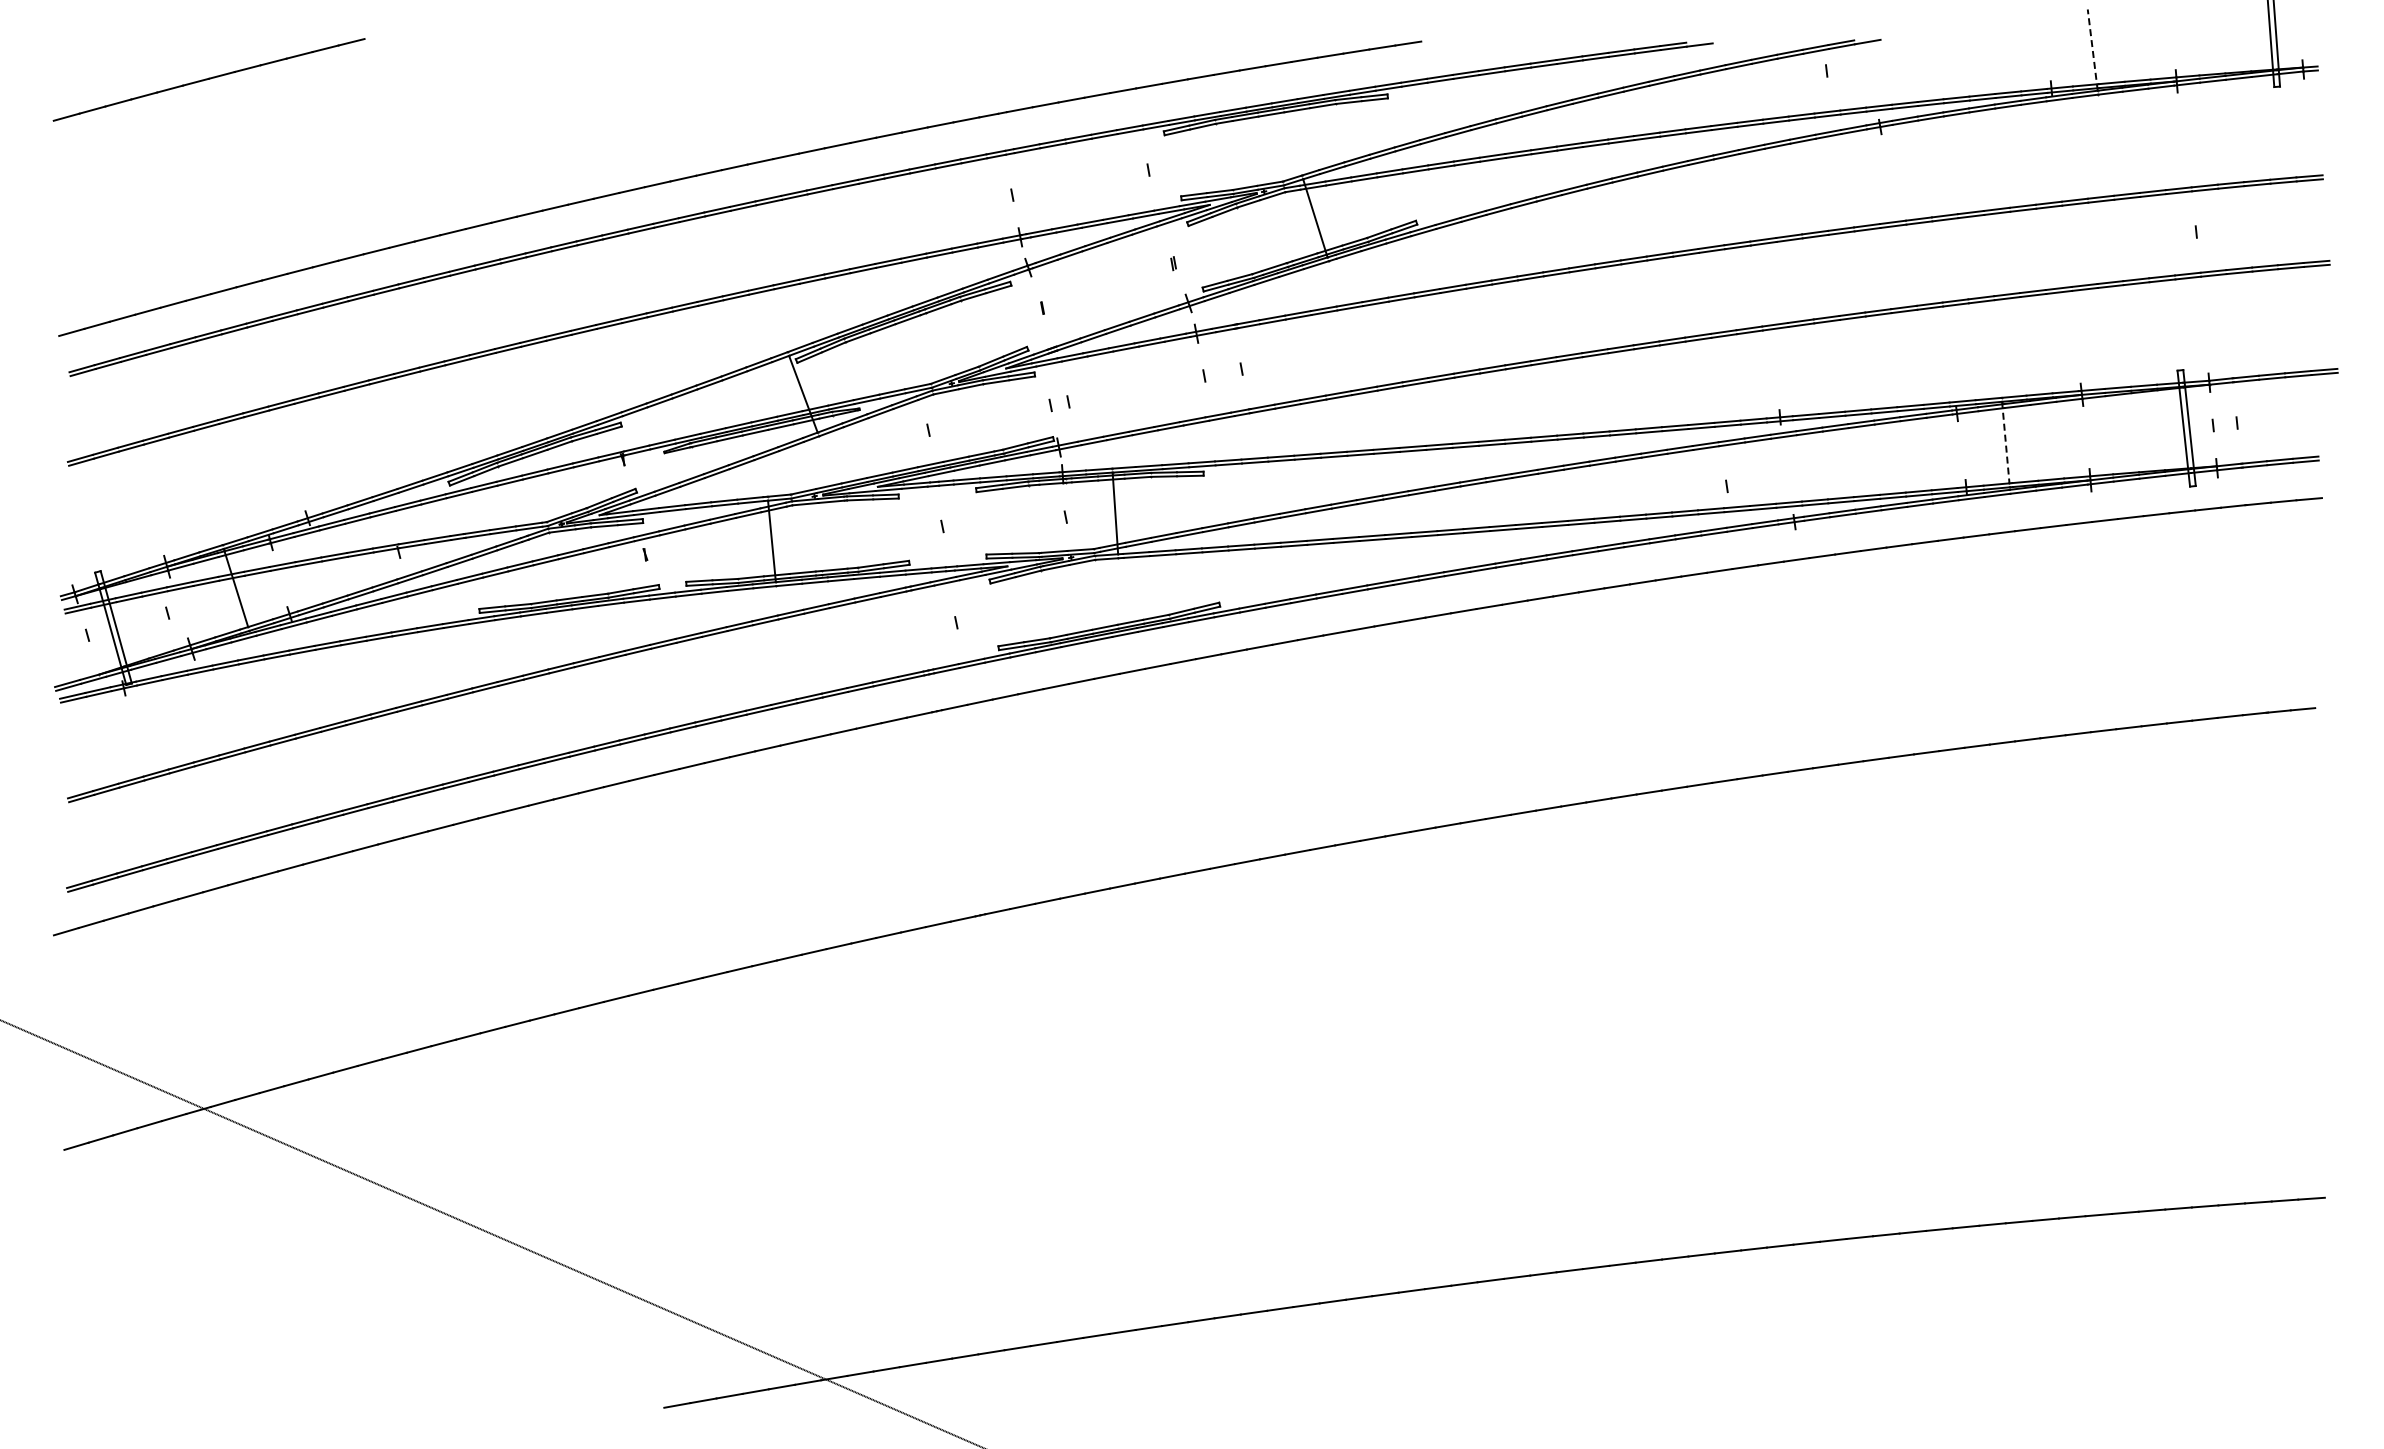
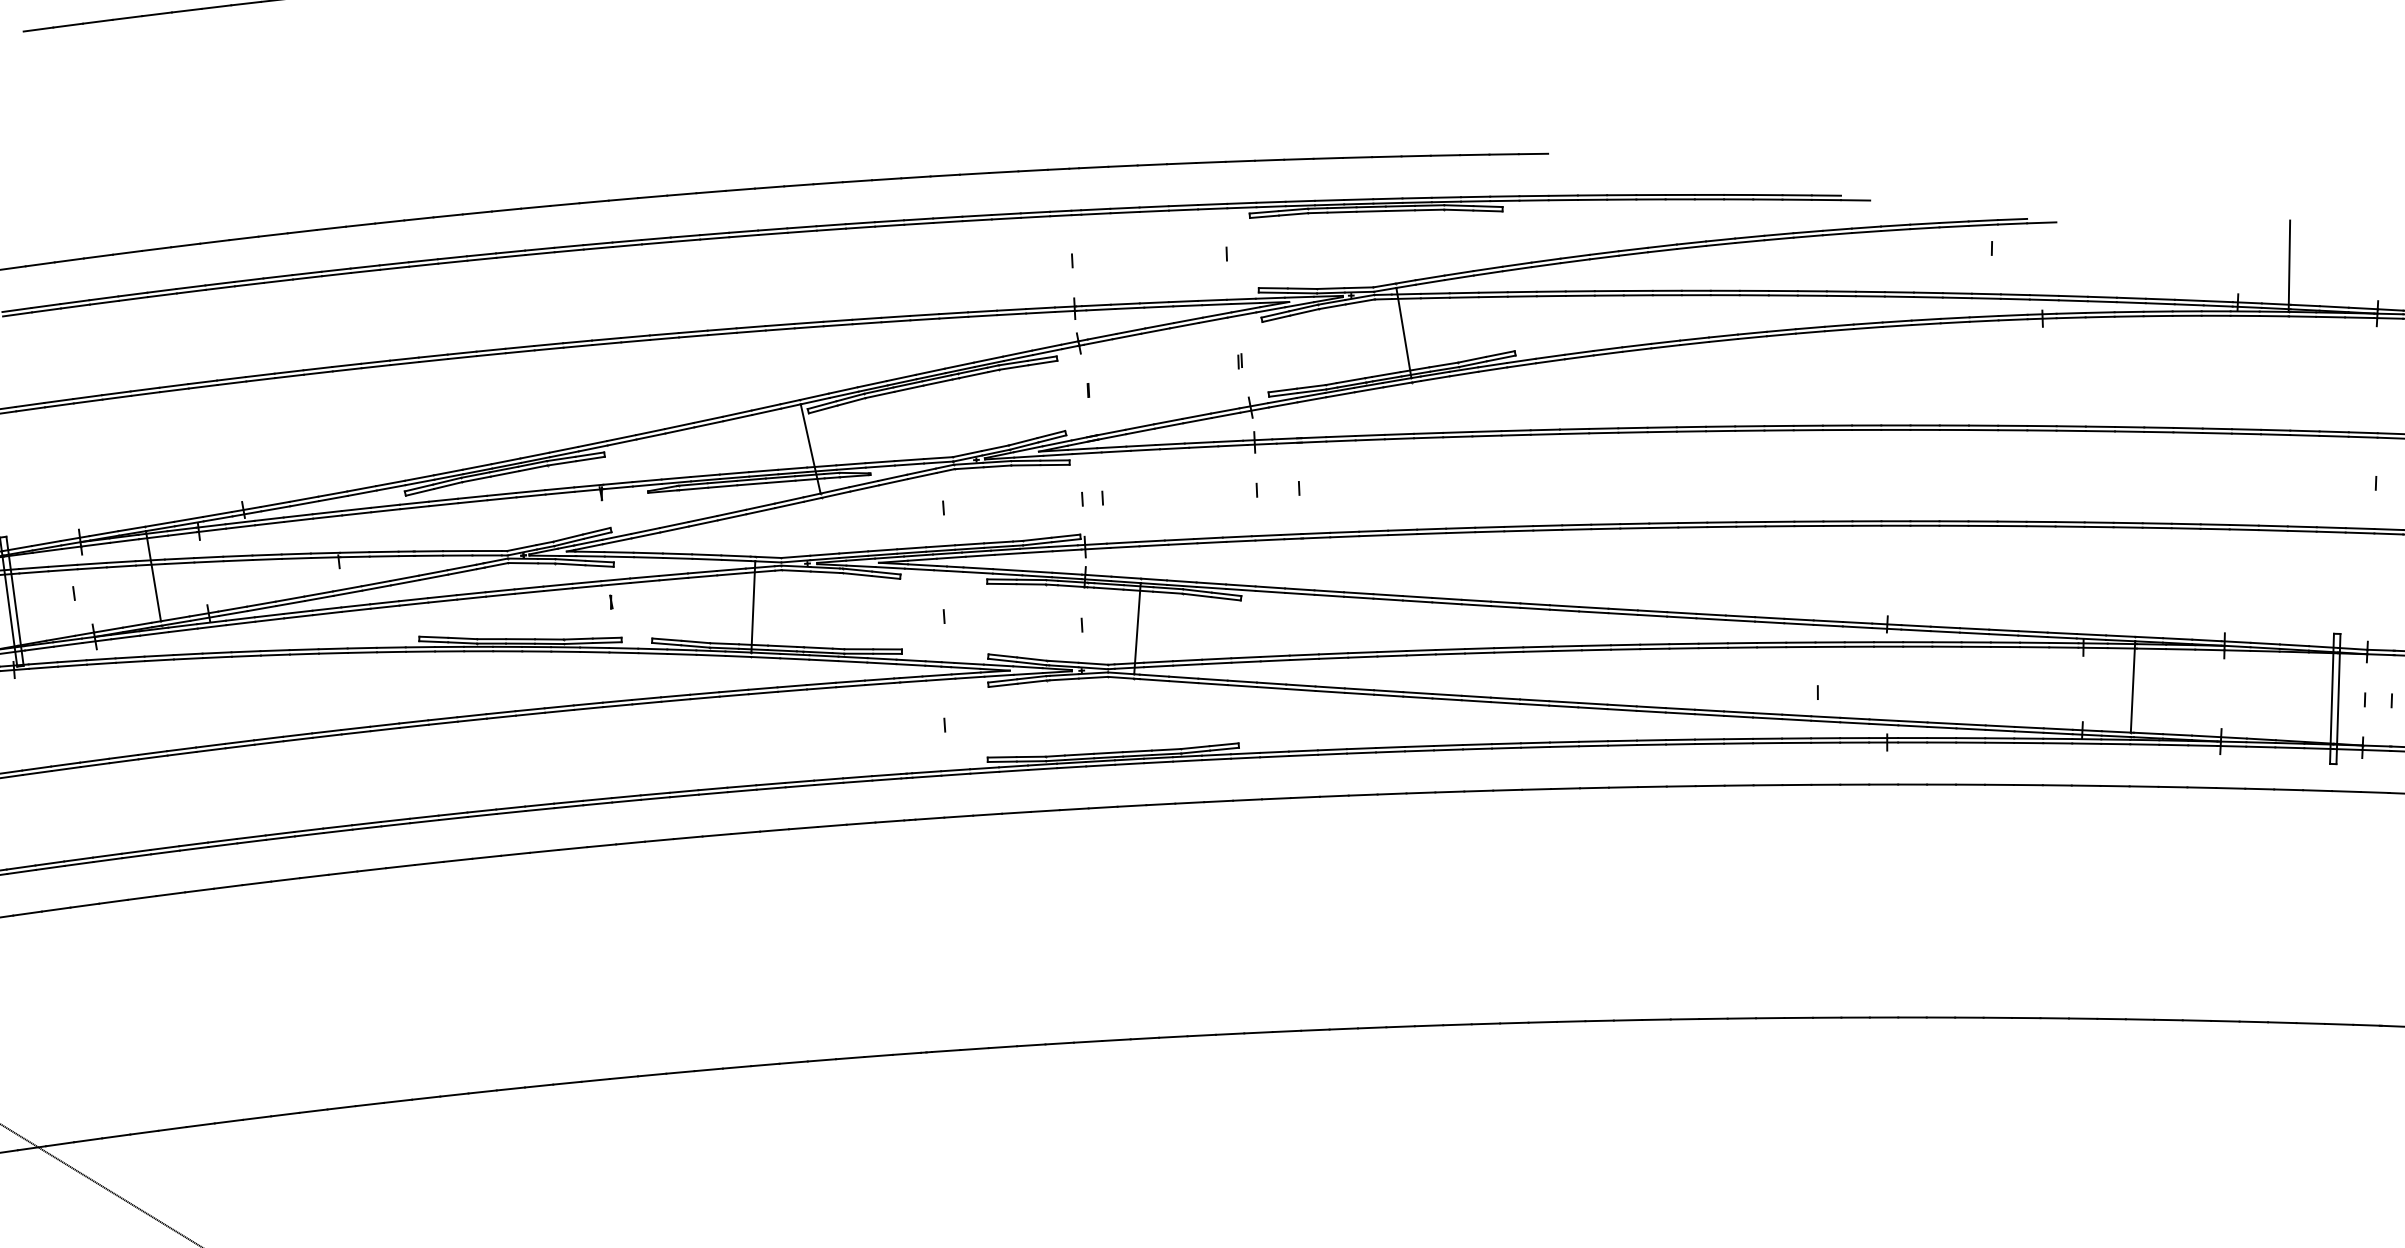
line: (2092, 50) -> (2289, 266), dashed -> solid
line: (2005, 442) -> (2132, 686), dashed -> solid

